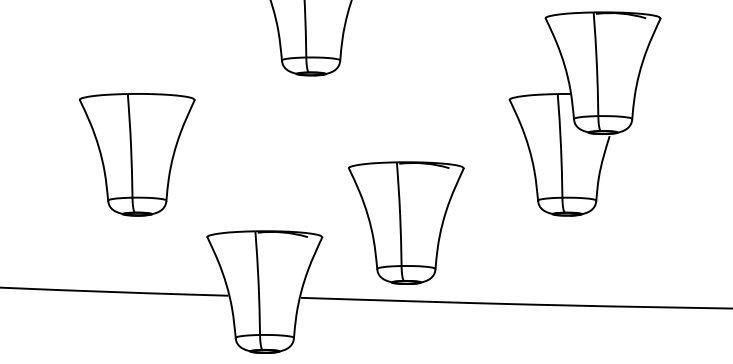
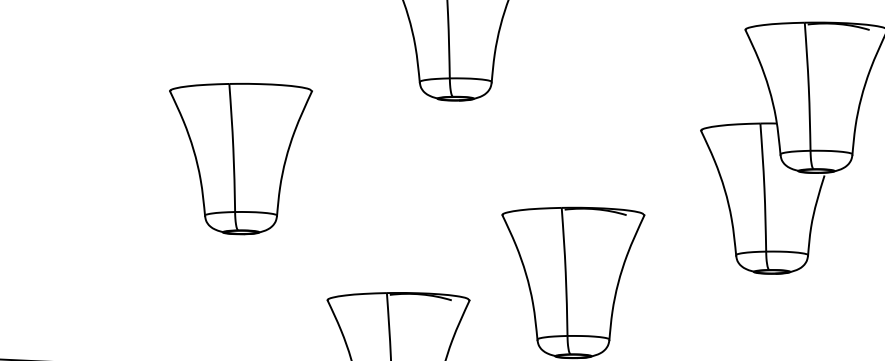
part: (136, 154) -> (240, 158), moved

